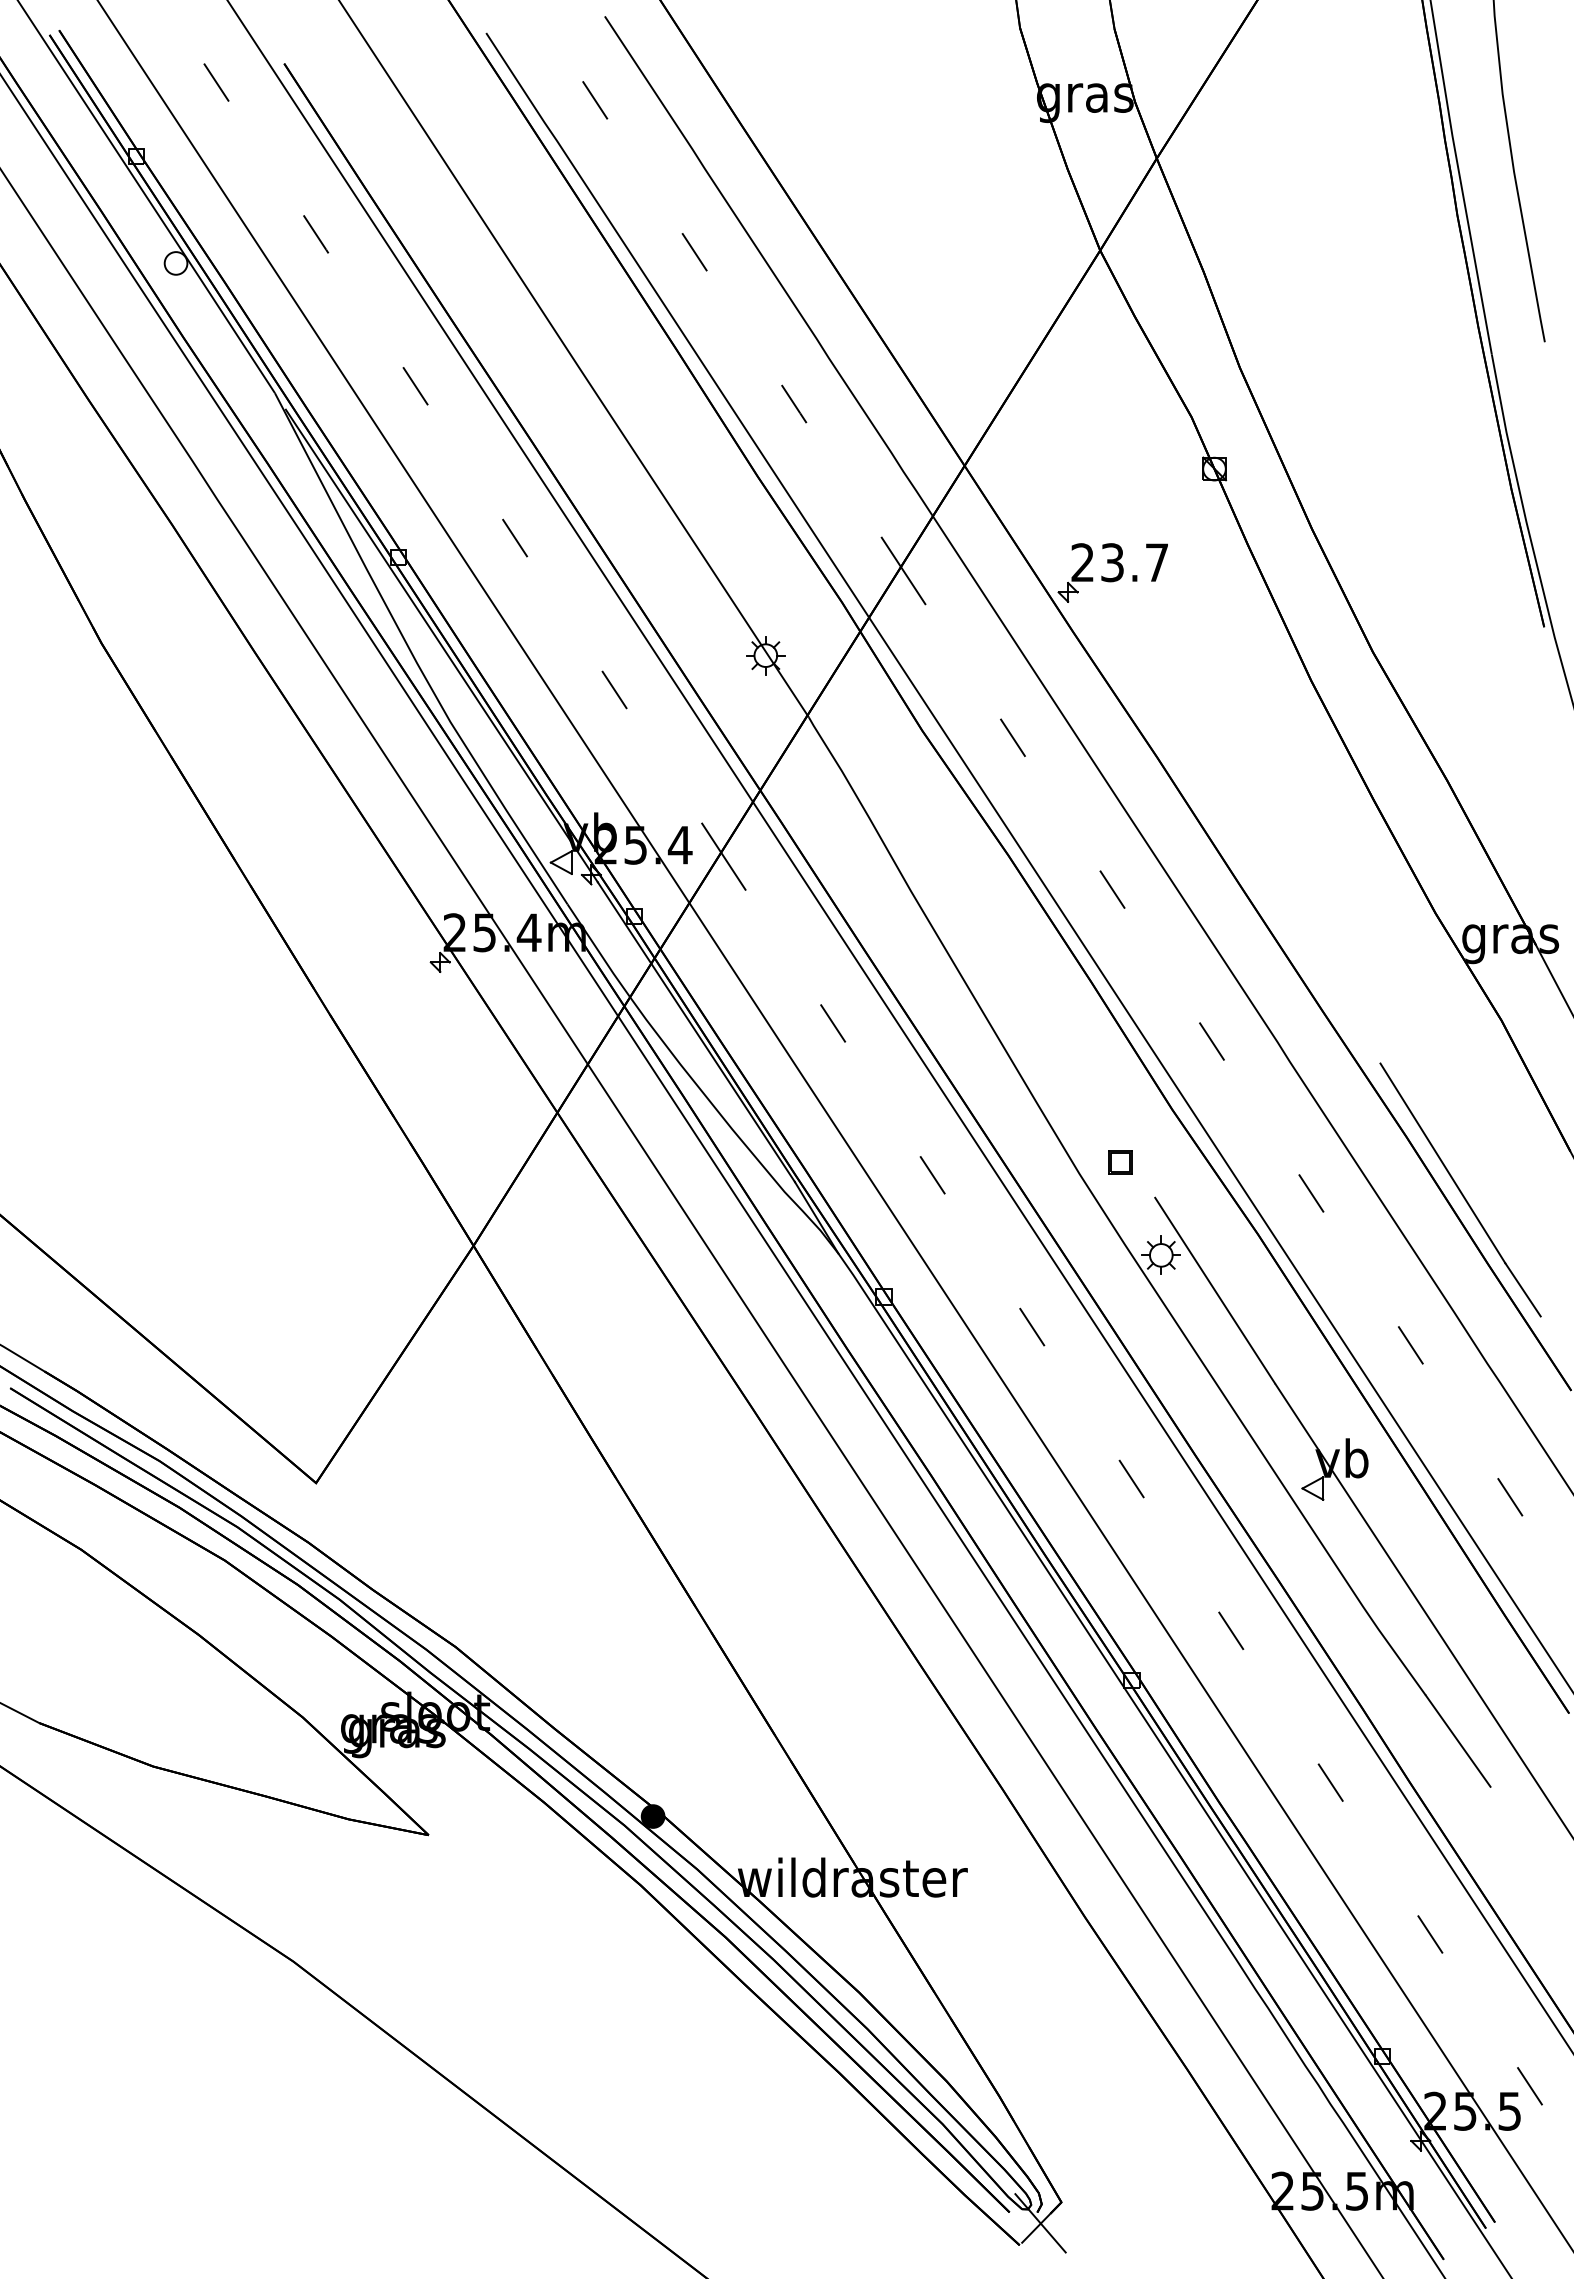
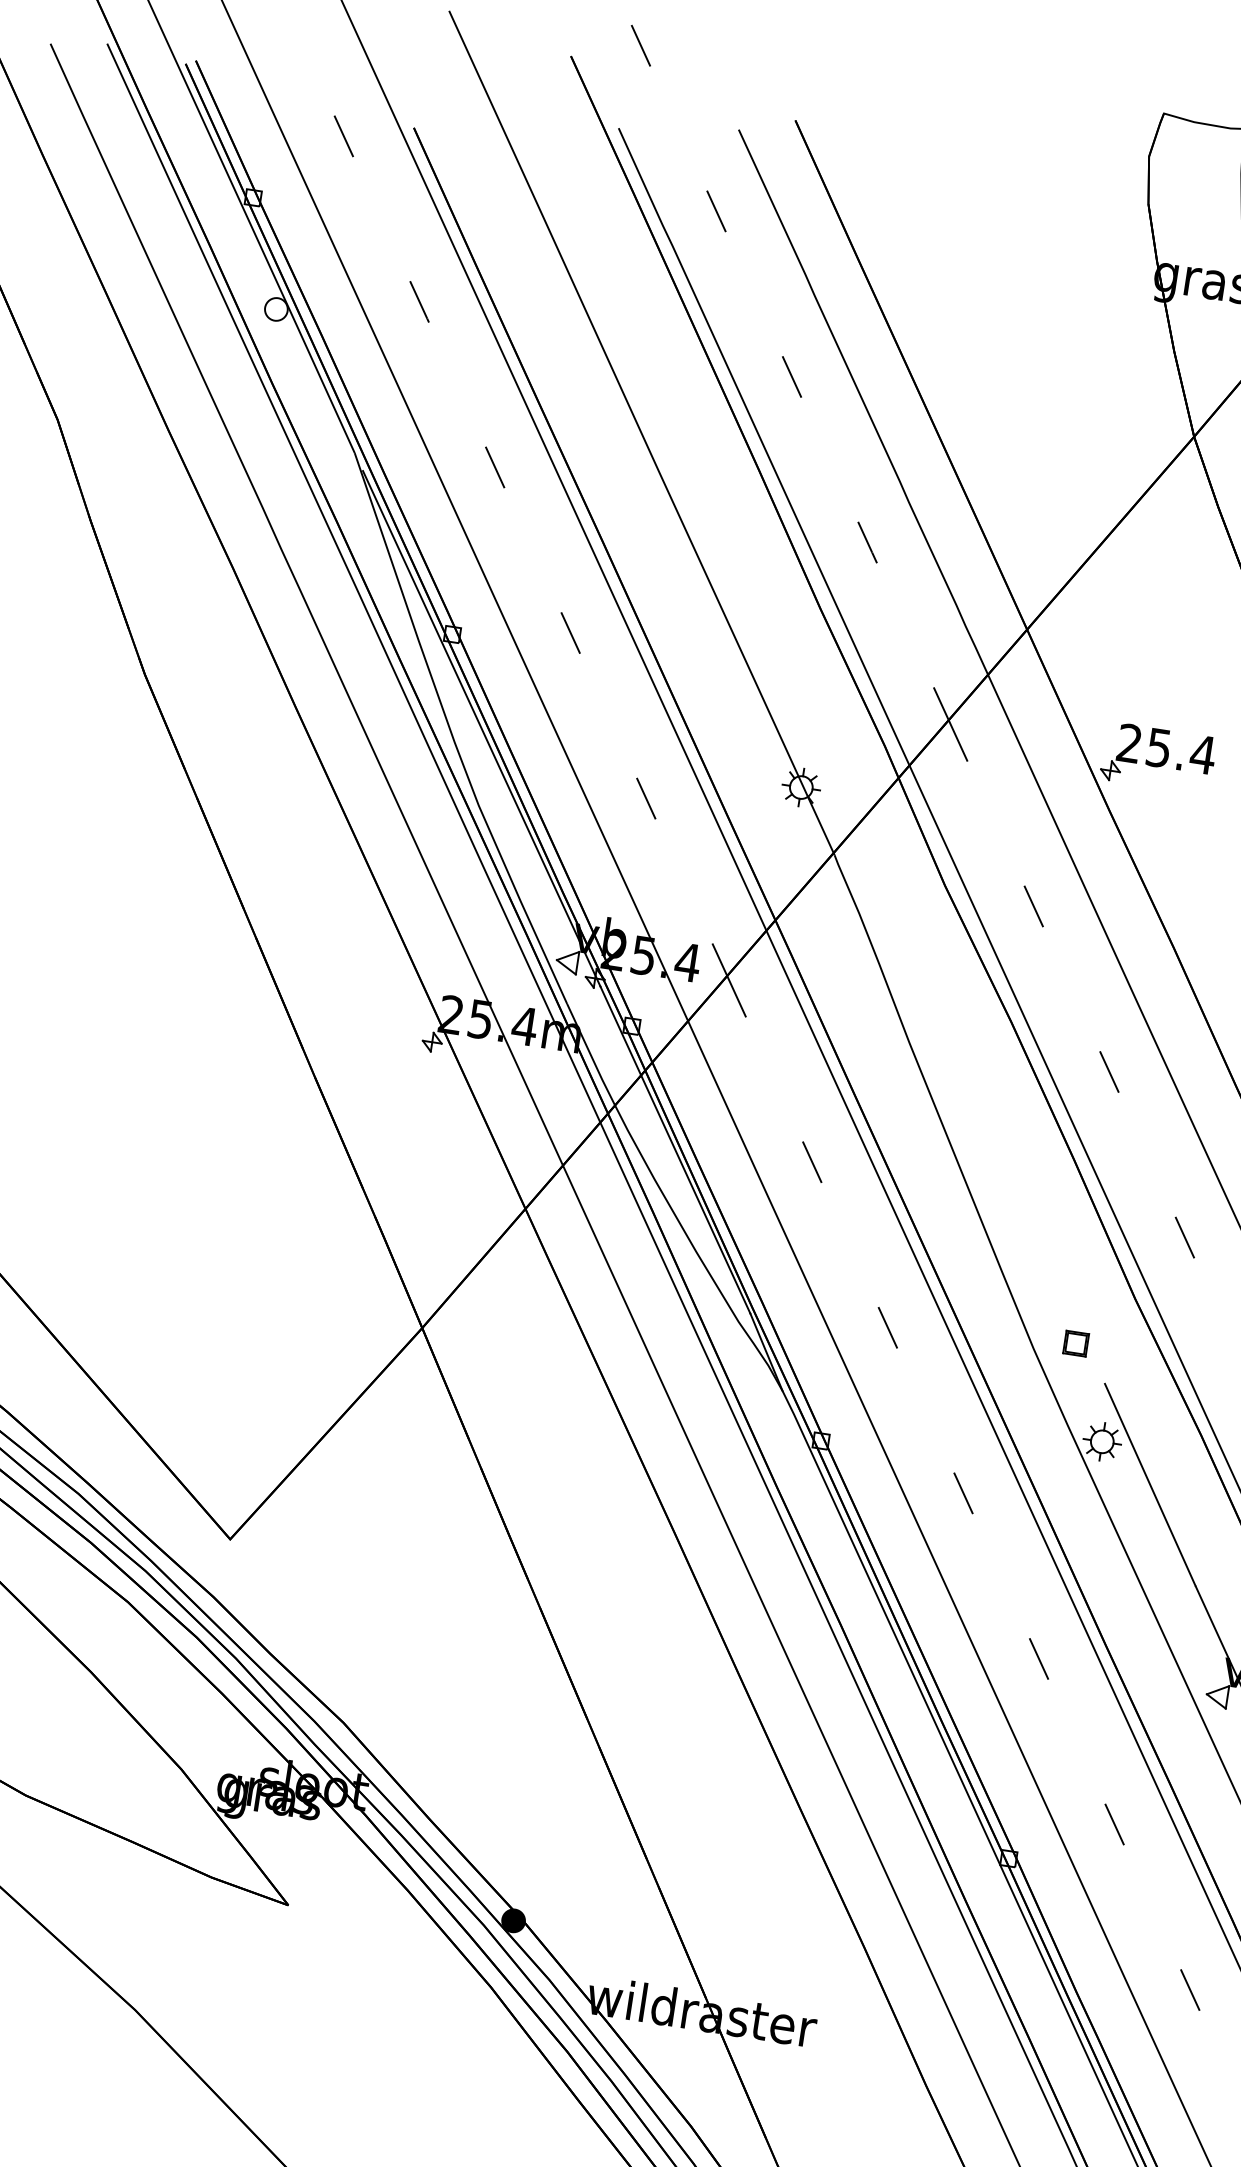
text: (1135, 562) -> (1181, 751), 23.7 -> 25.4

